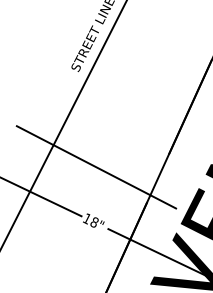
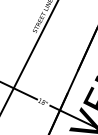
line: (96, 166) -> (44, 76), removed

